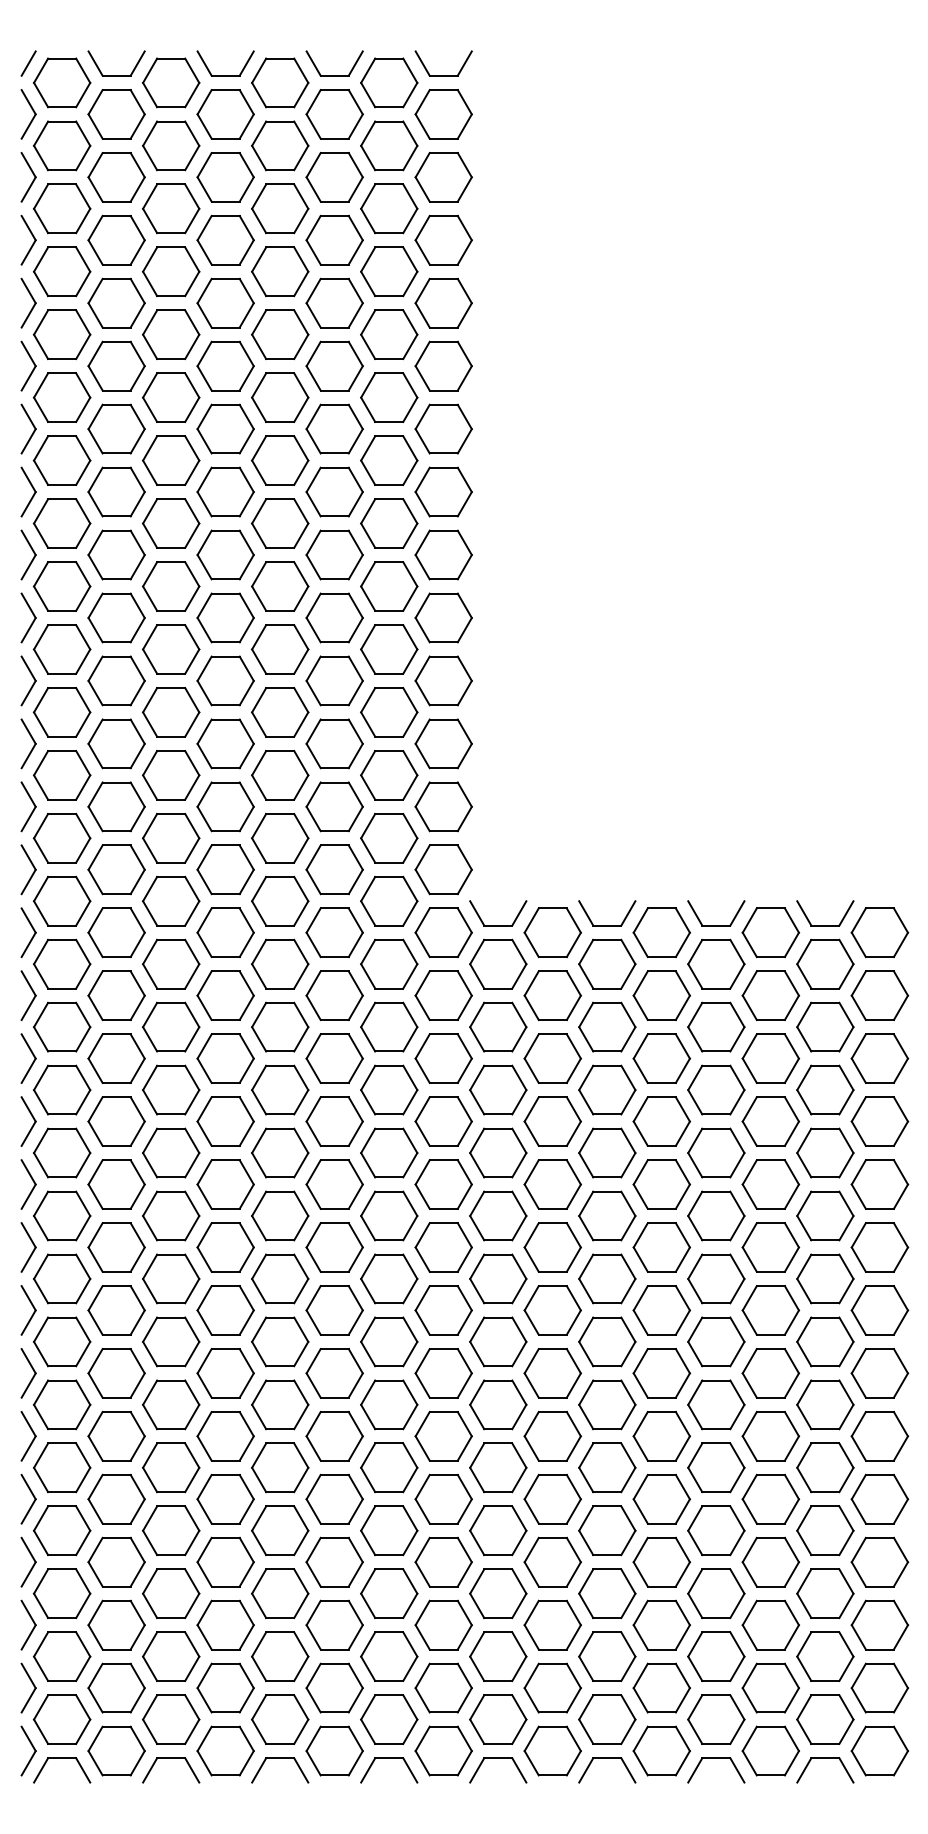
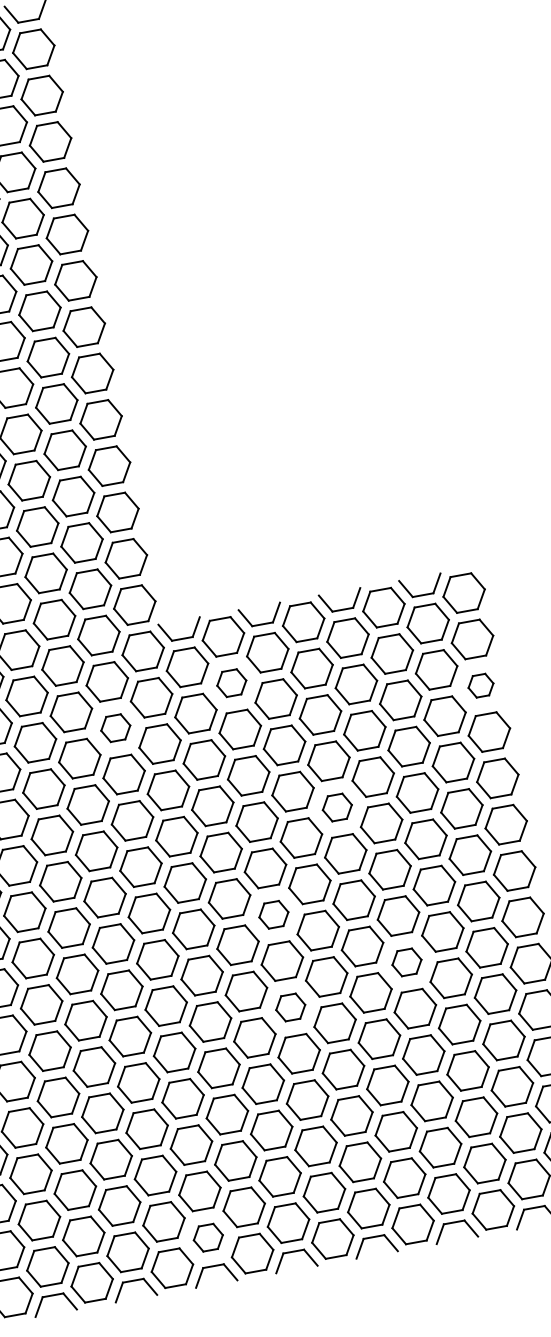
part: (552, 995) -> (231, 683), size x0.7
part: (389, 1026) -> (115, 727), size x0.7
part: (879, 1058) -> (480, 685), size x0.6
part: (661, 1184) -> (337, 807), size x0.7
part: (552, 1310) -> (273, 914), size x0.7
part: (716, 1404) -> (407, 962), size x0.7
part: (552, 1436) -> (290, 1007), size x0.7
part: (389, 1719) -> (208, 1237), size x0.7

